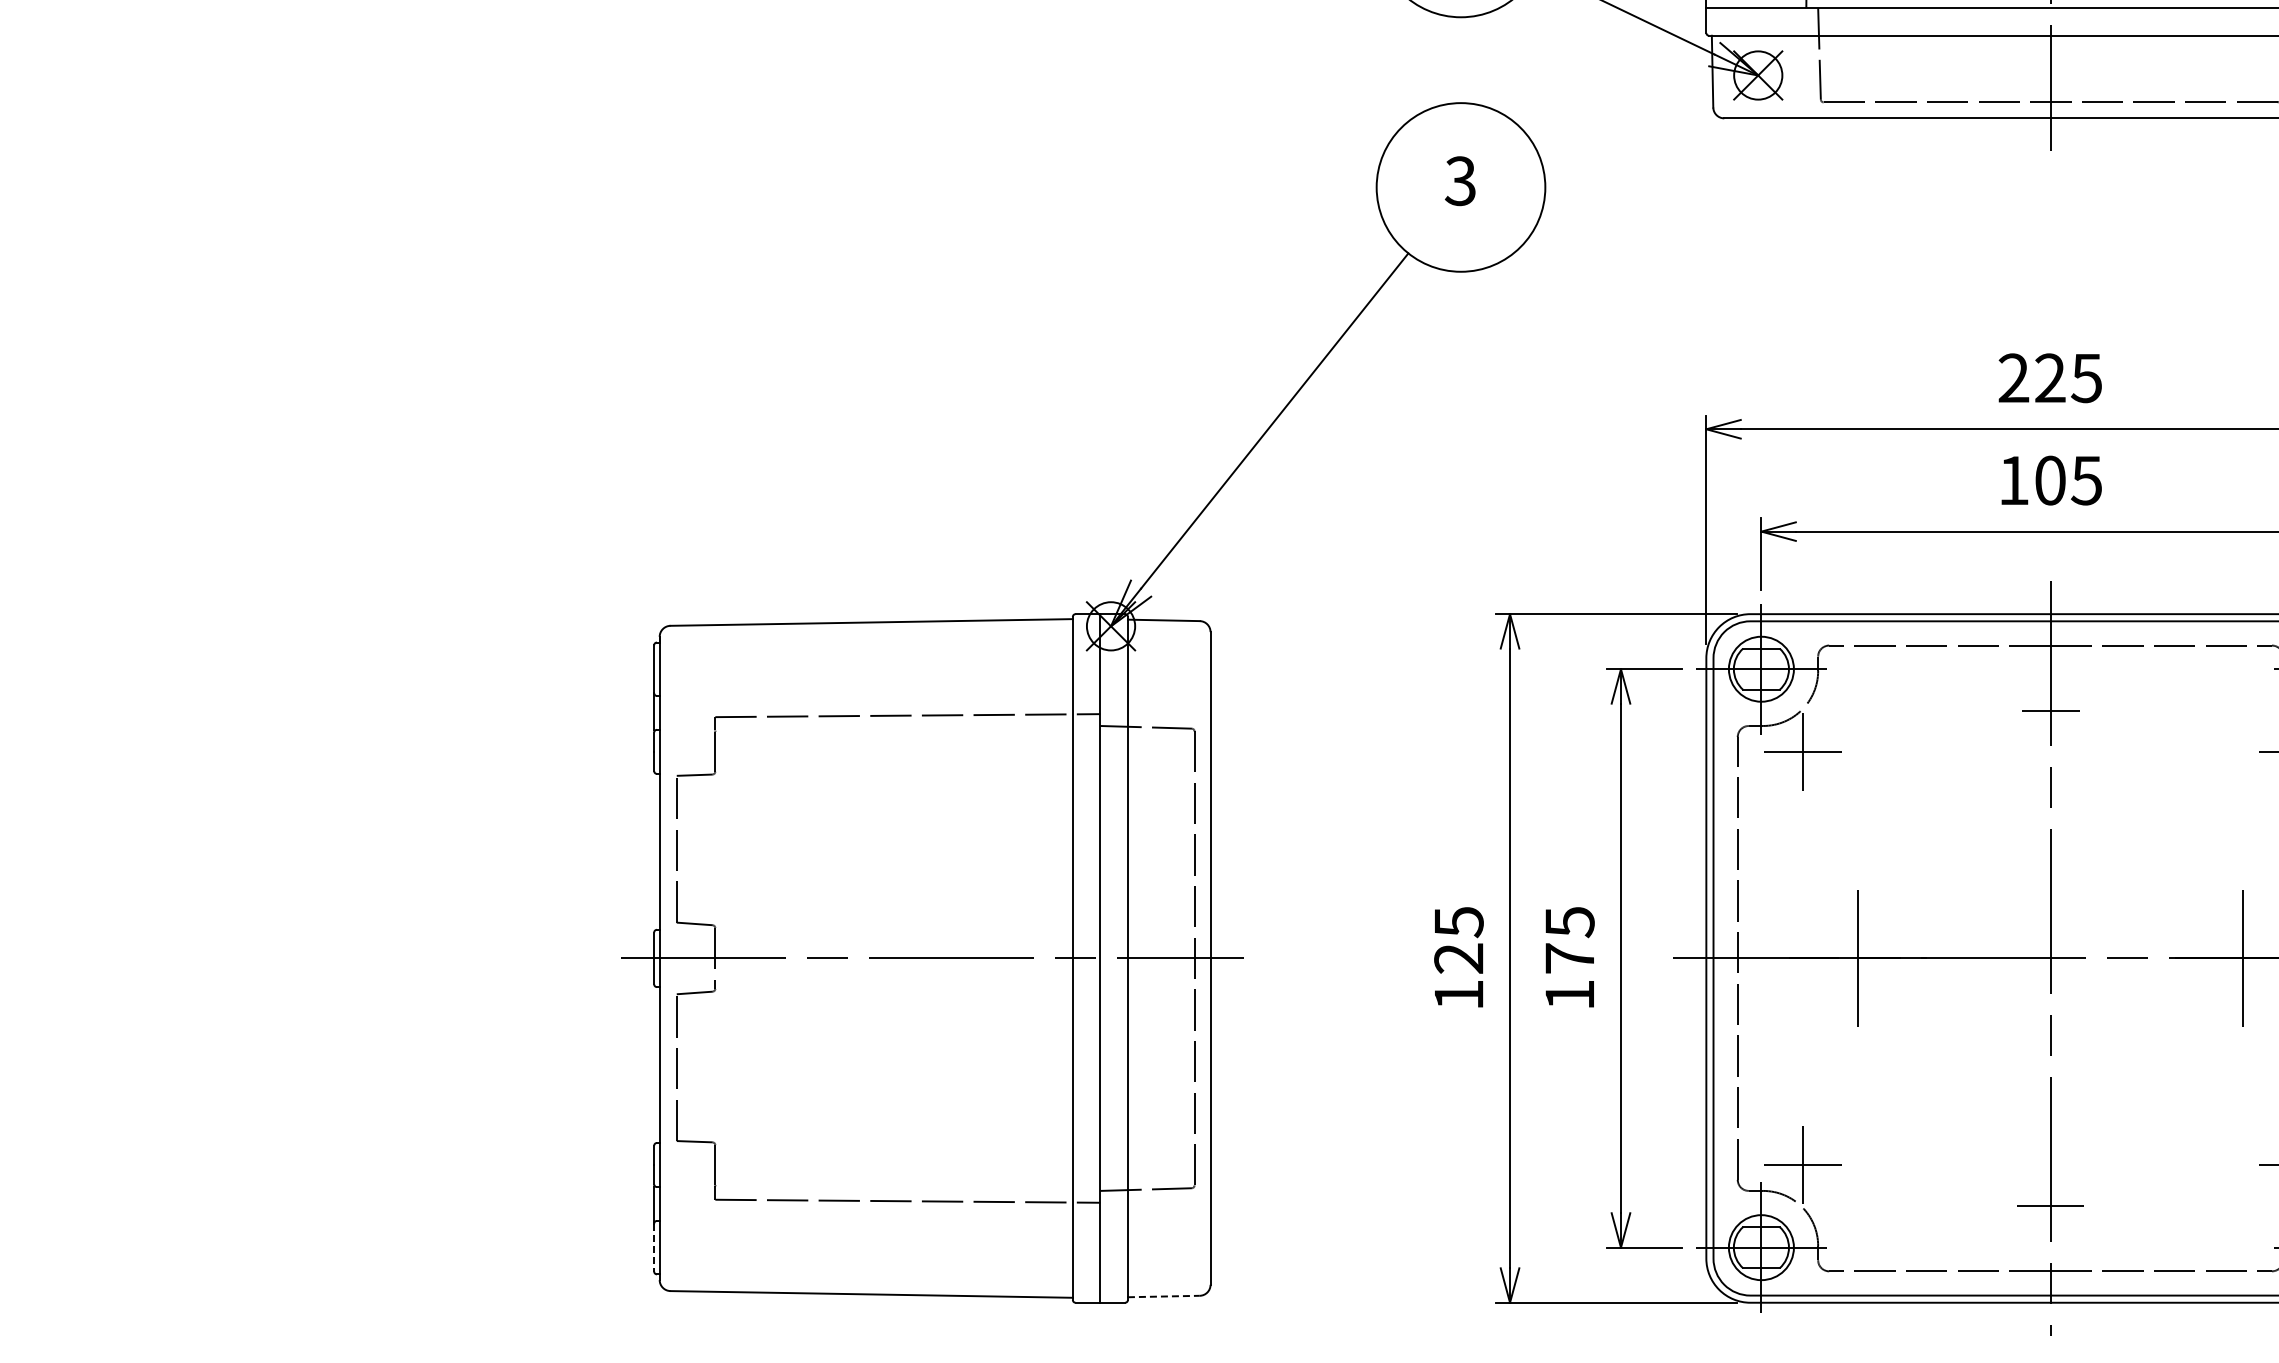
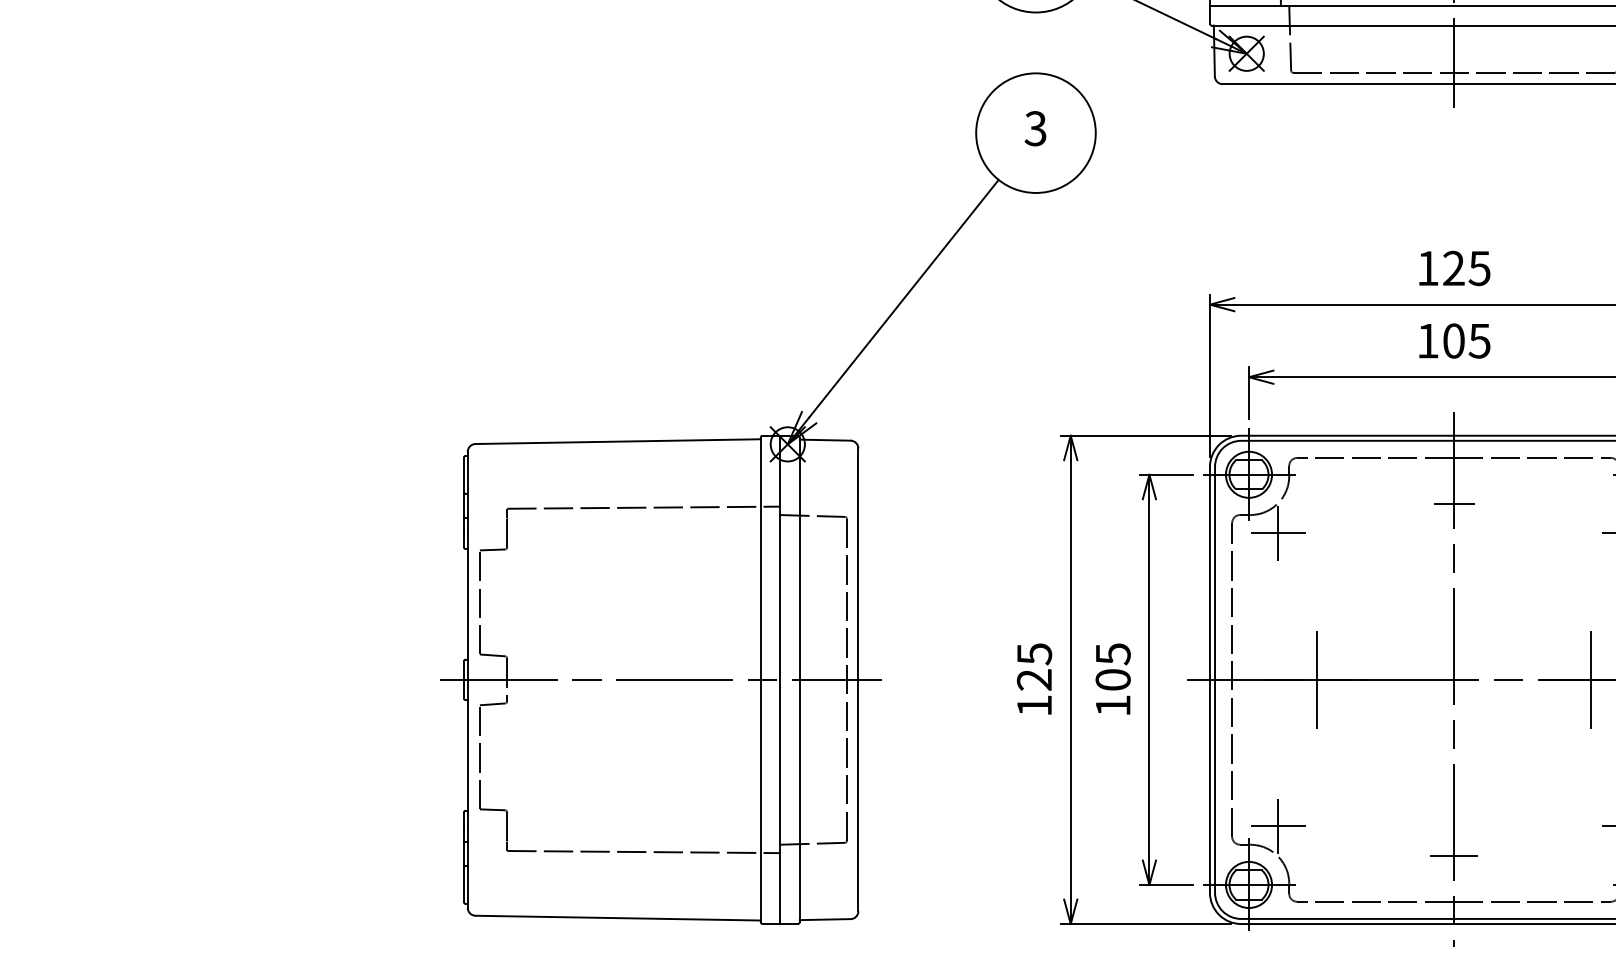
text: (2013, 377) -> (1427, 267), 225 -> 125
text: (1569, 958) -> (1112, 679), 175 -> 105
line: (654, 1247) -> (464, 884), dashed -> solid
line: (1163, 1296) -> (825, 919), dashed -> solid

